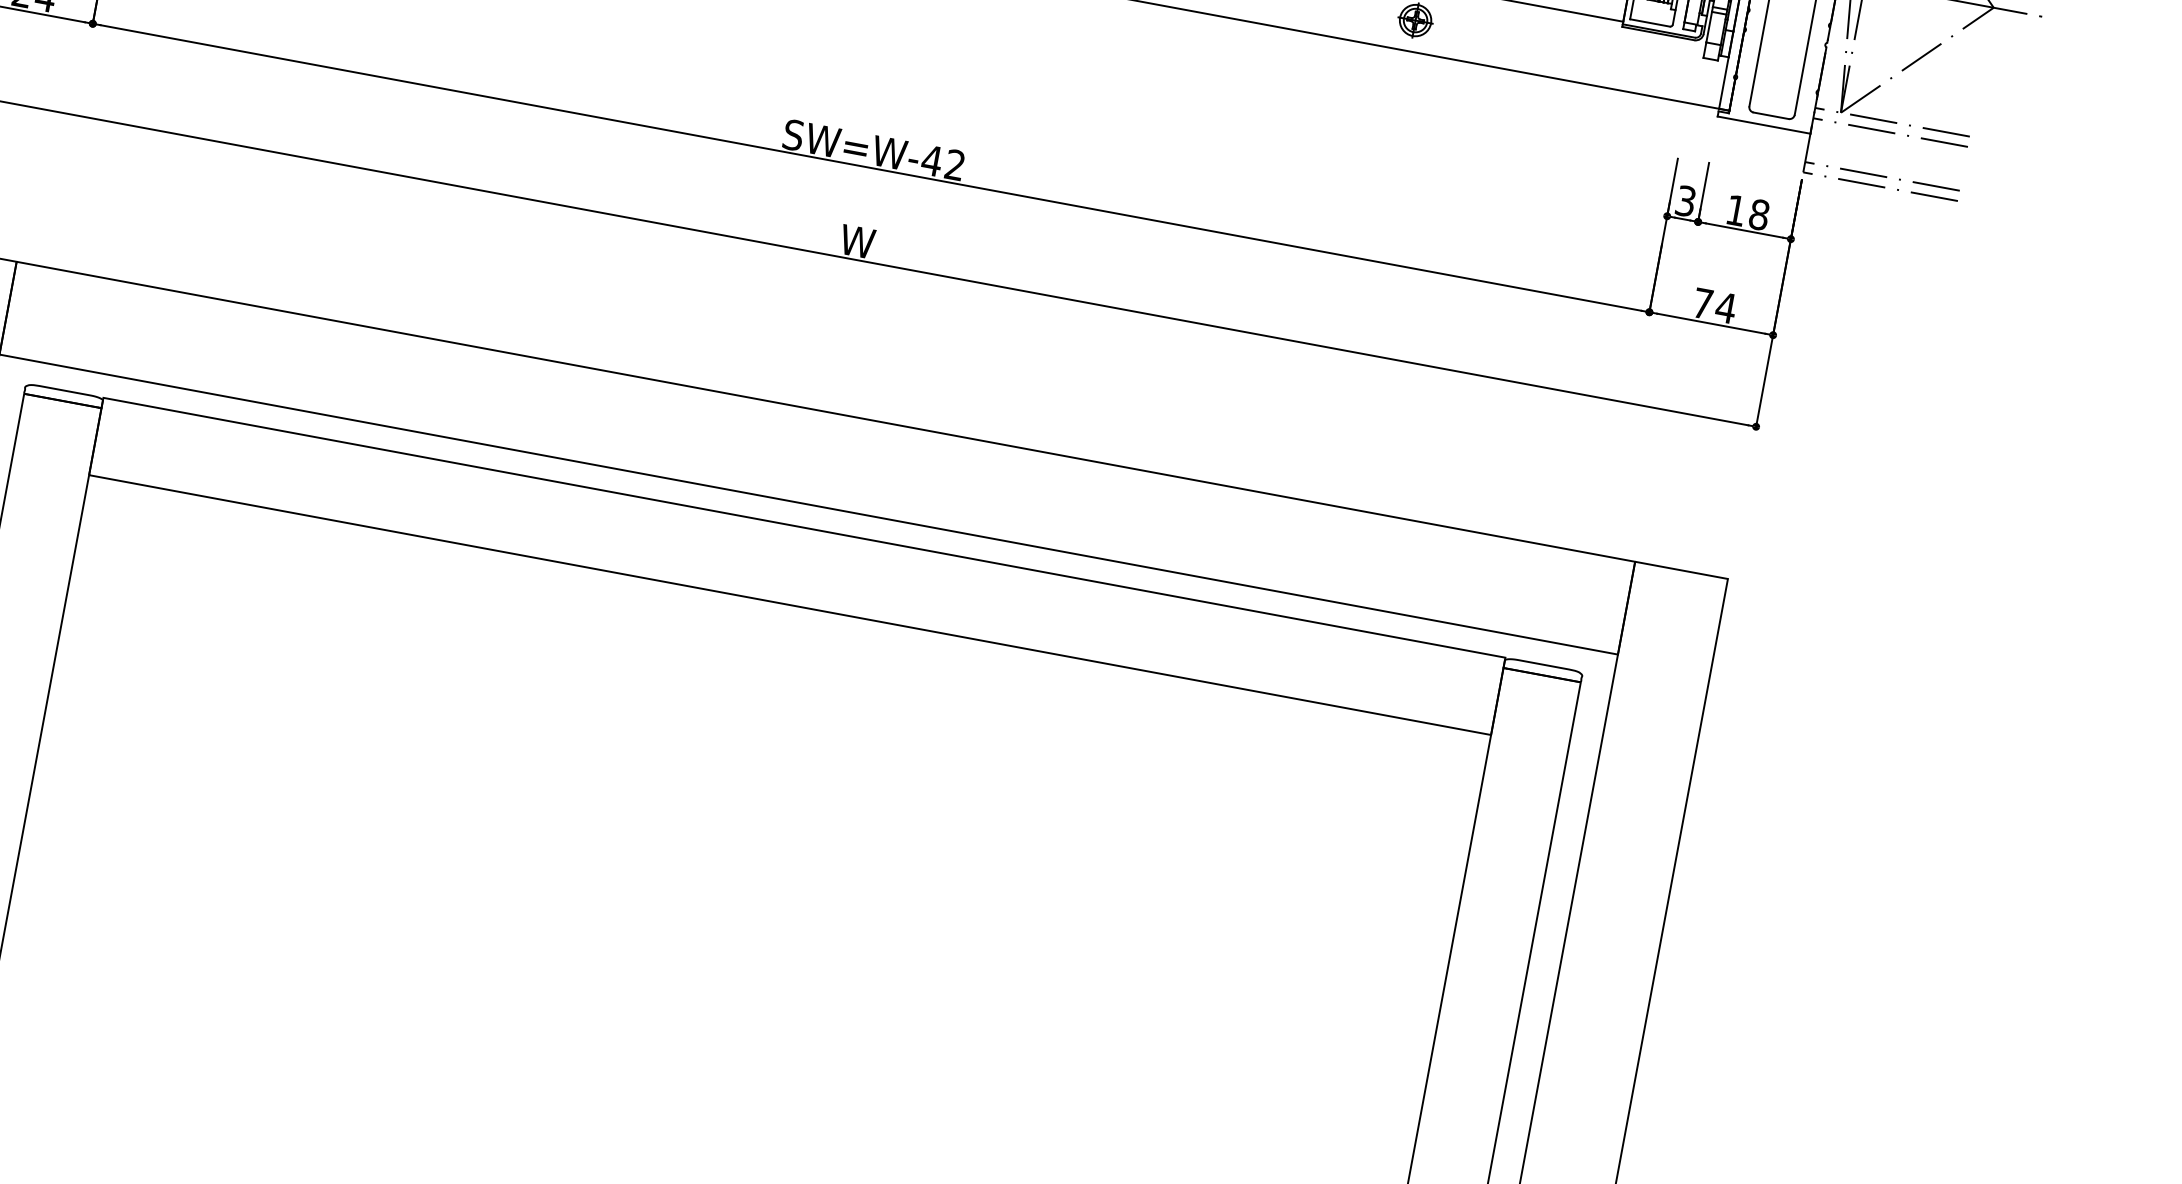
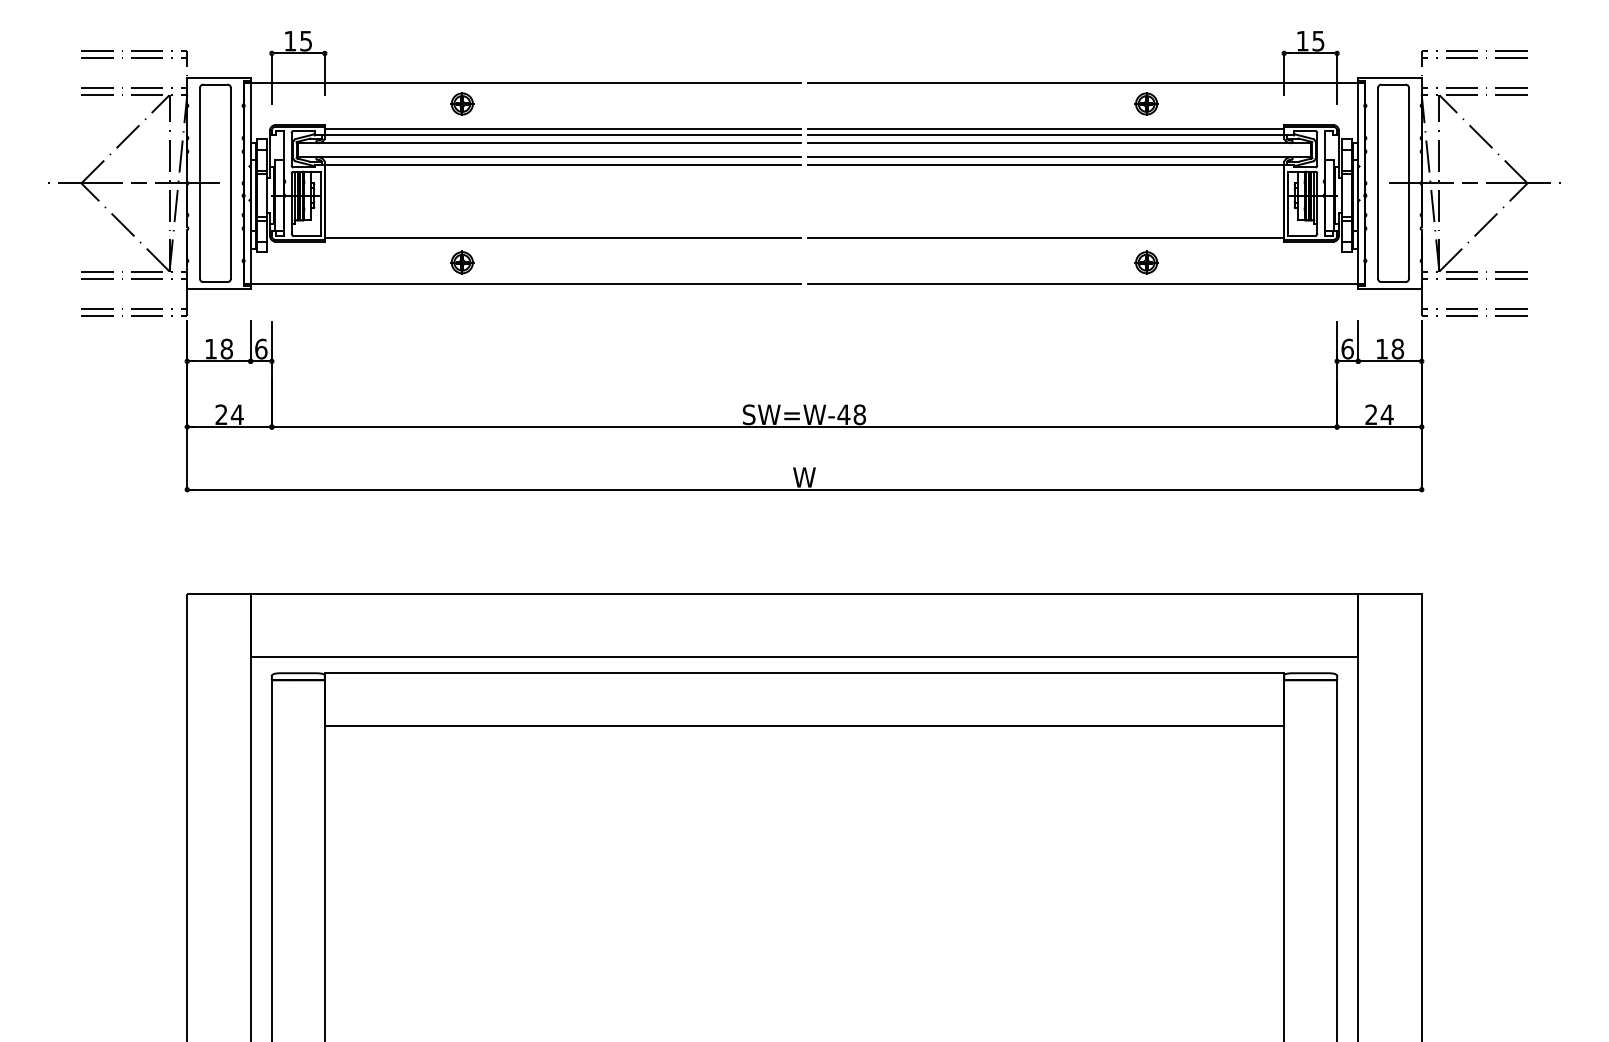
text: (954, 164) -> (859, 414), SW=W-42 -> SW=W-48
text: (1685, 200) -> (1347, 348), 3 -> 6
text: (1703, 303) -> (1371, 414), 74 -> 24

